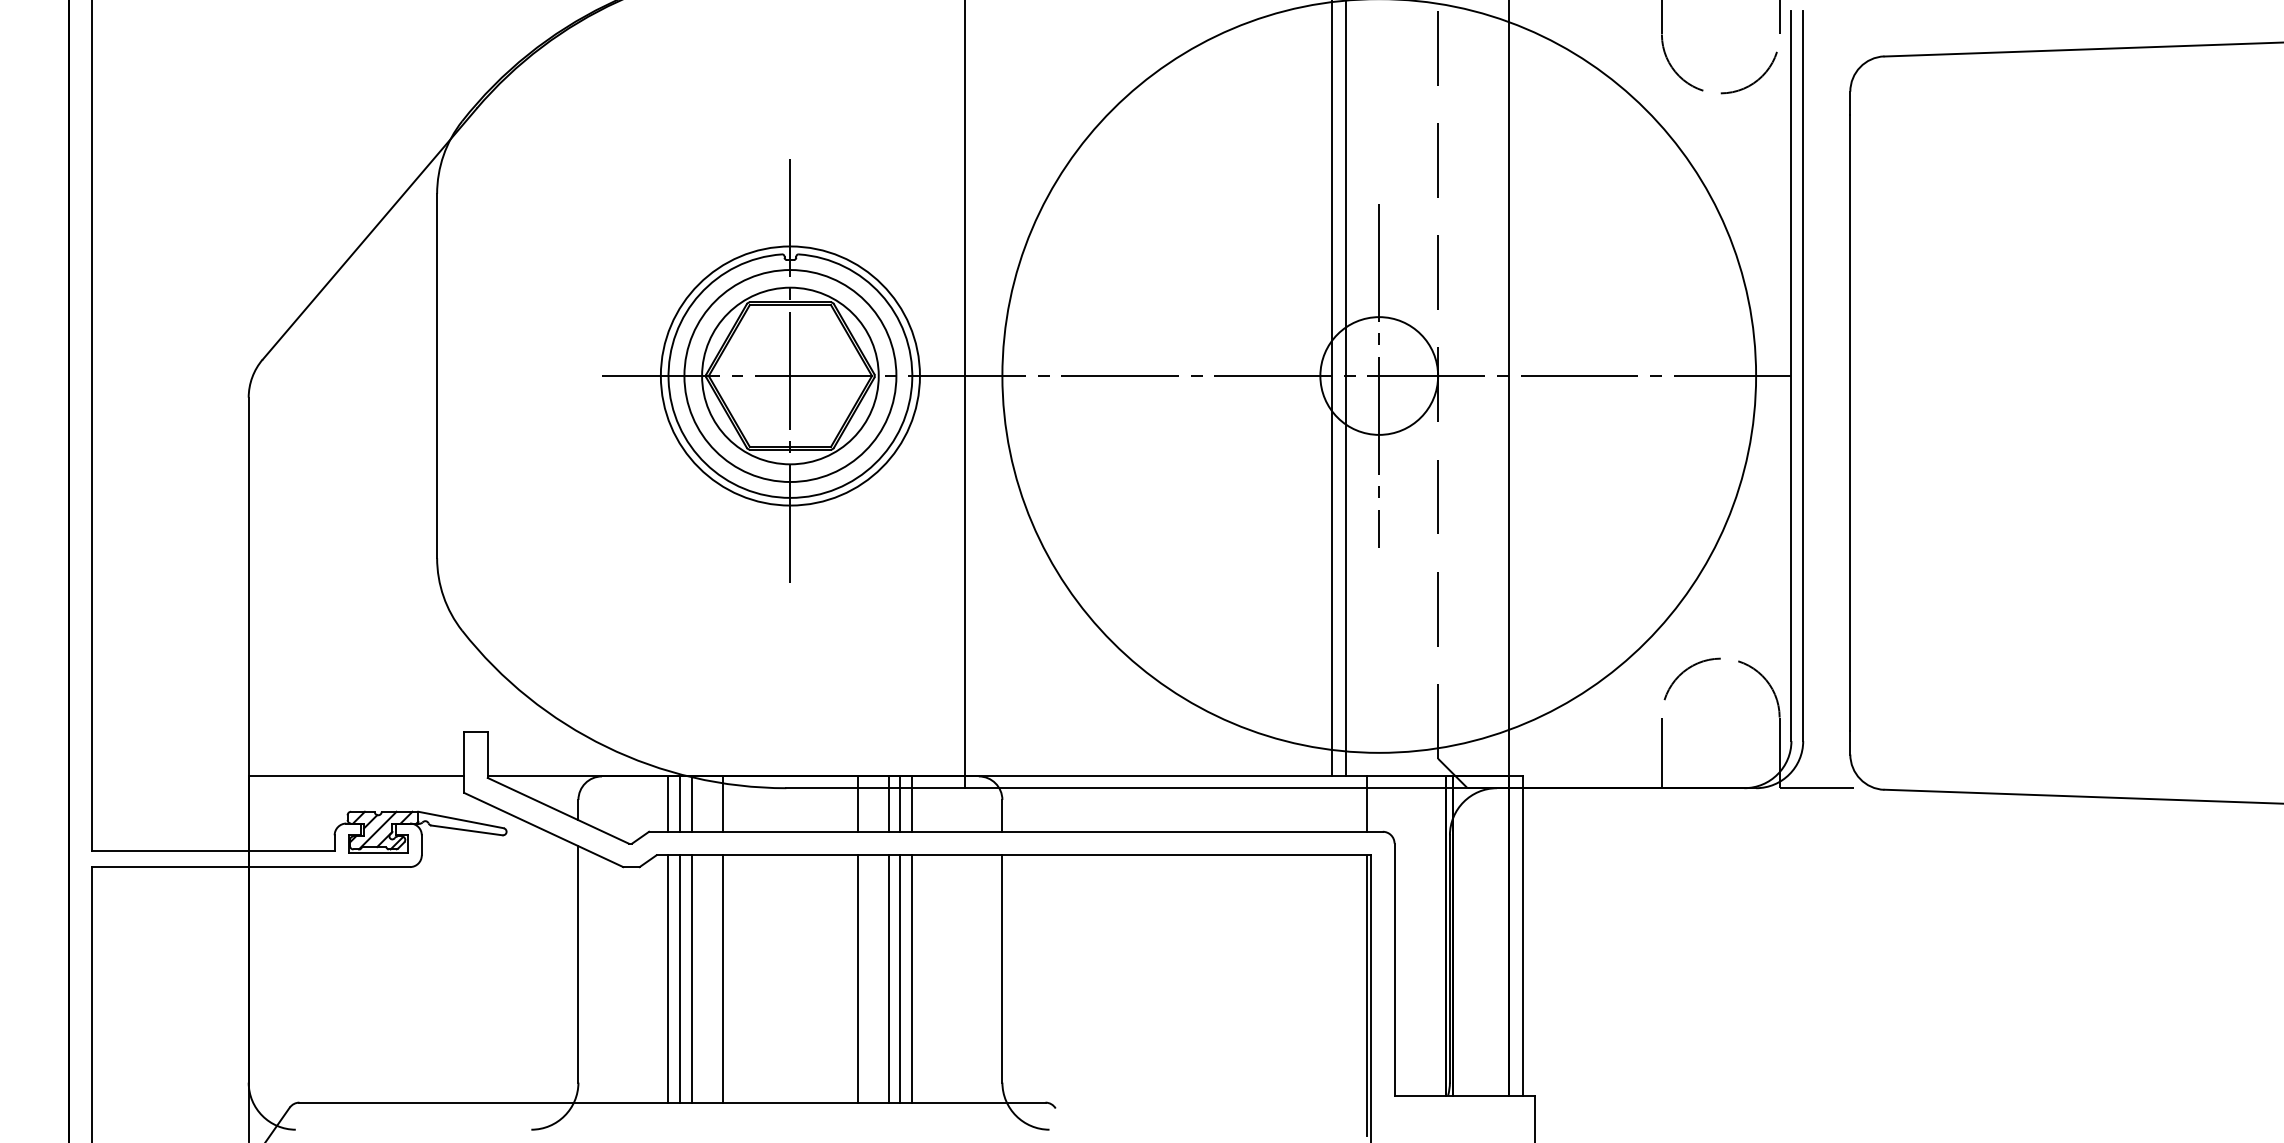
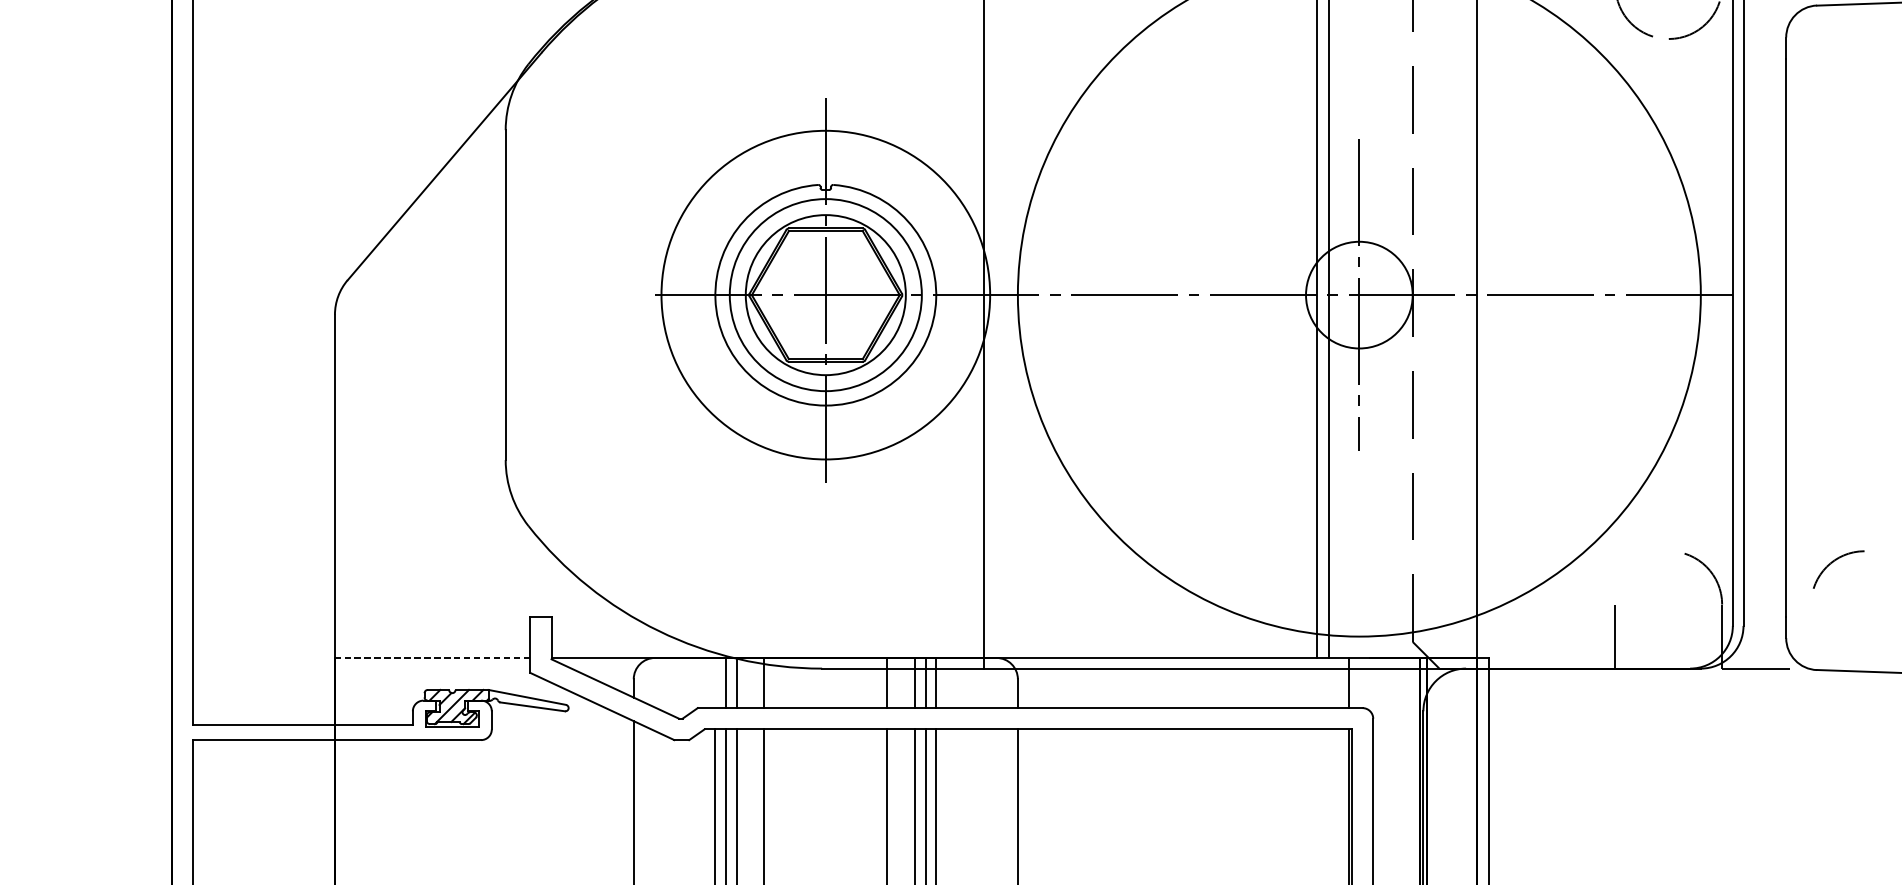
circle: (789, 375) -> (824, 294), size x1.4
arc: (1687, 670) -> (1834, 561), moved
line: (356, 776) -> (432, 658), solid -> dashed
line: (668, 803) -> (715, 682), removed

